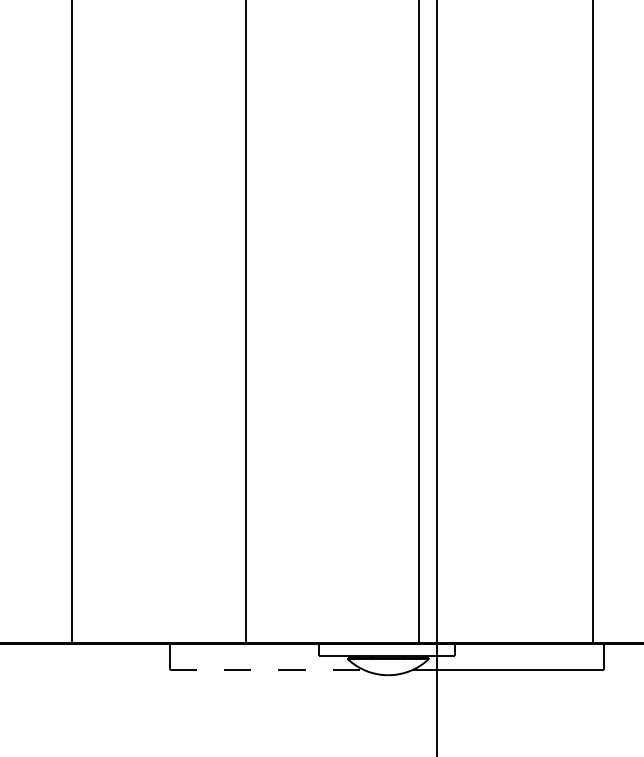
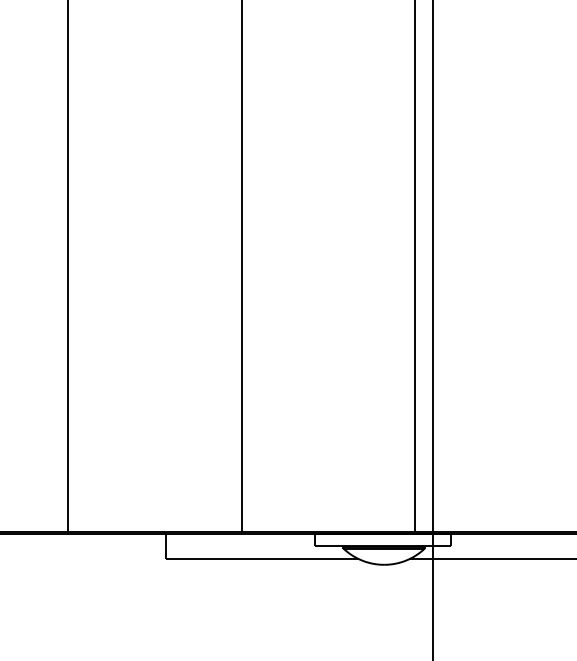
line: (266, 669) -> (262, 559), dashed -> solid

